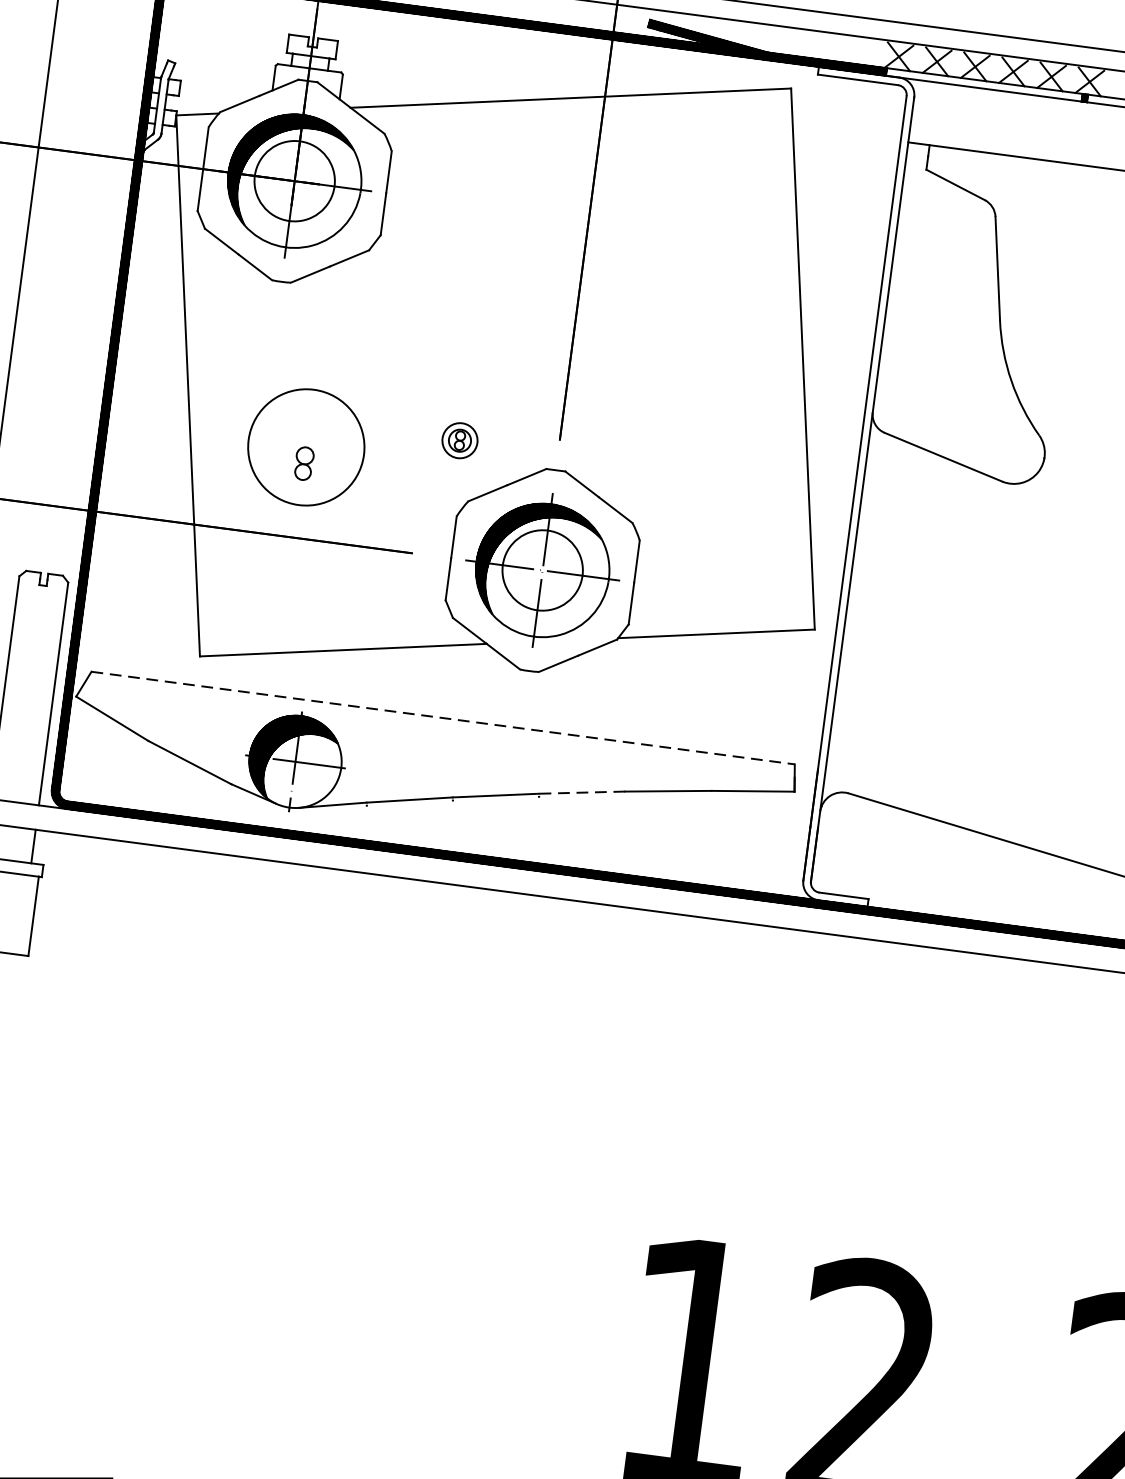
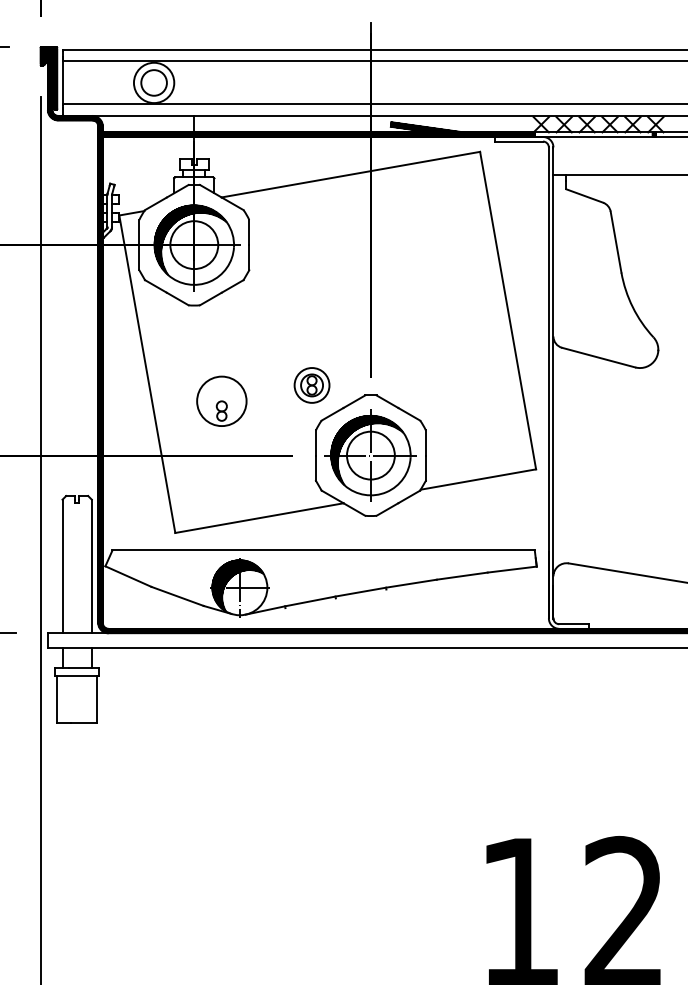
part: (459, 440) -> (311, 385), size x1.67
circle: (305, 447) -> (221, 401), size x0.71
line: (444, 718) -> (324, 550), dashed -> solid
line: (582, 792) -> (411, 583), dashed -> solid

